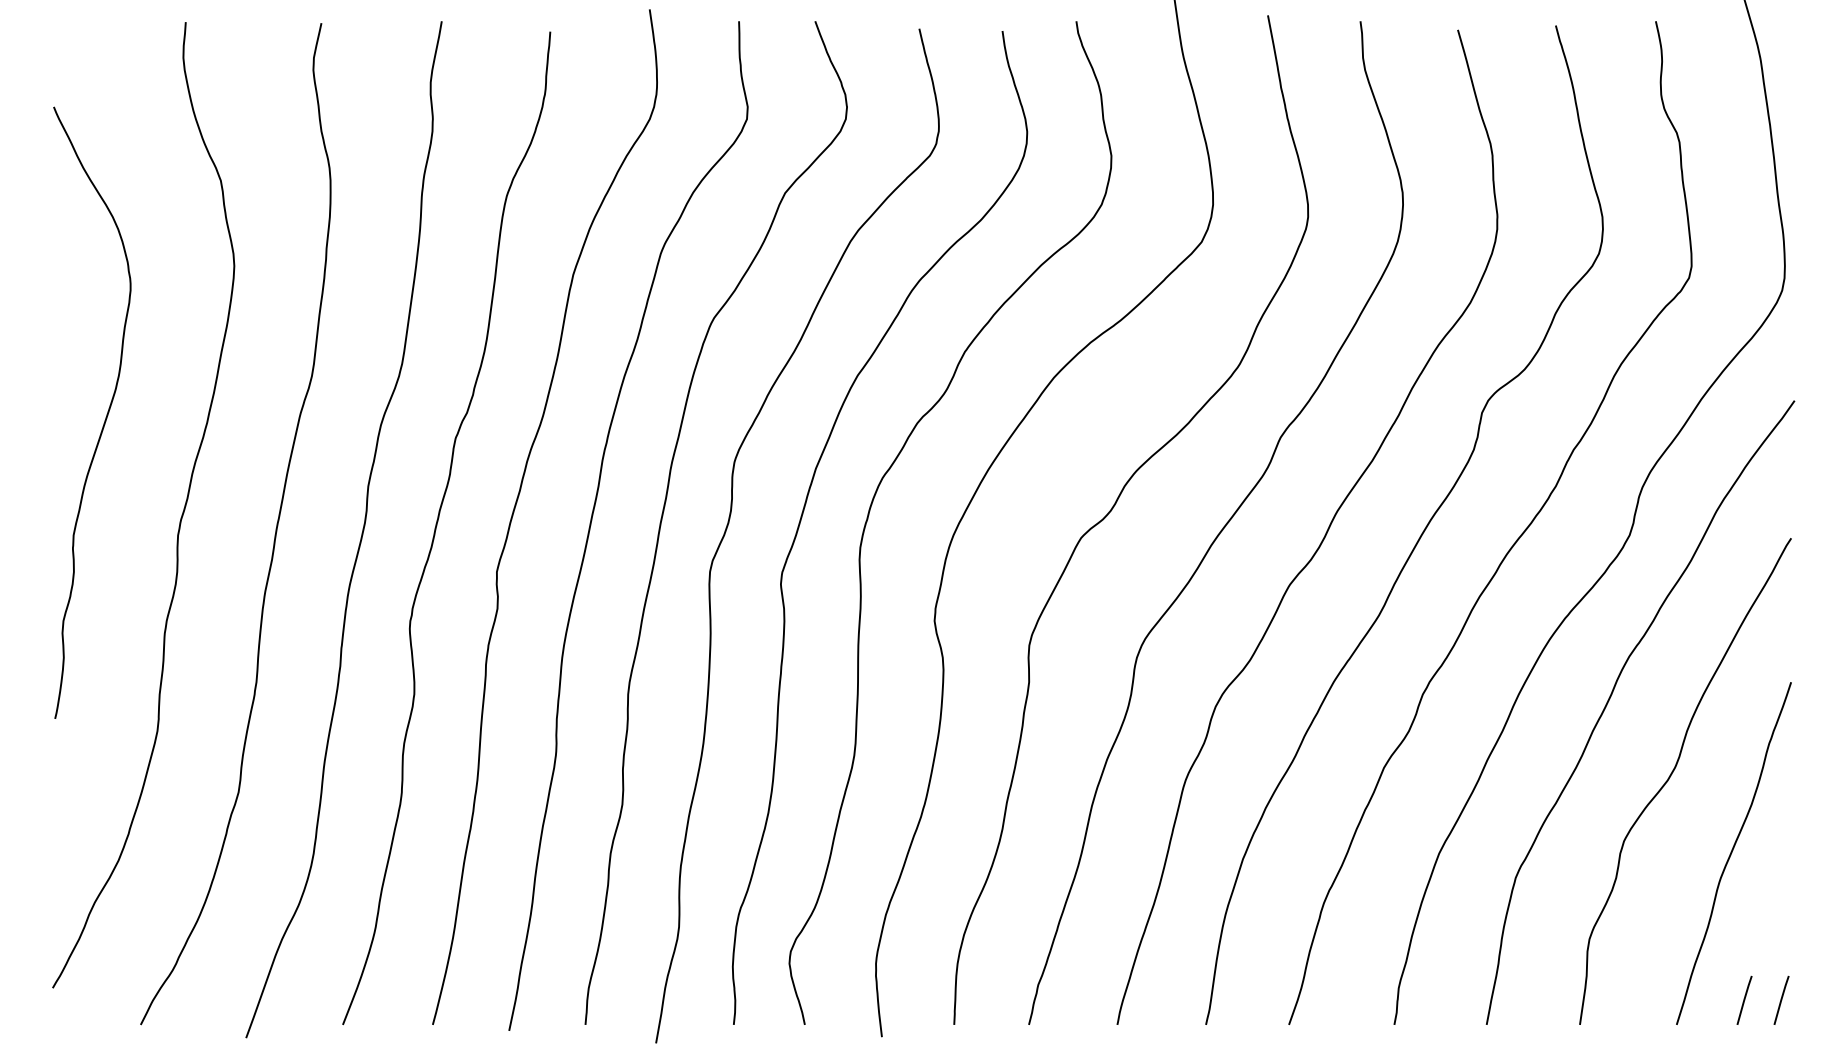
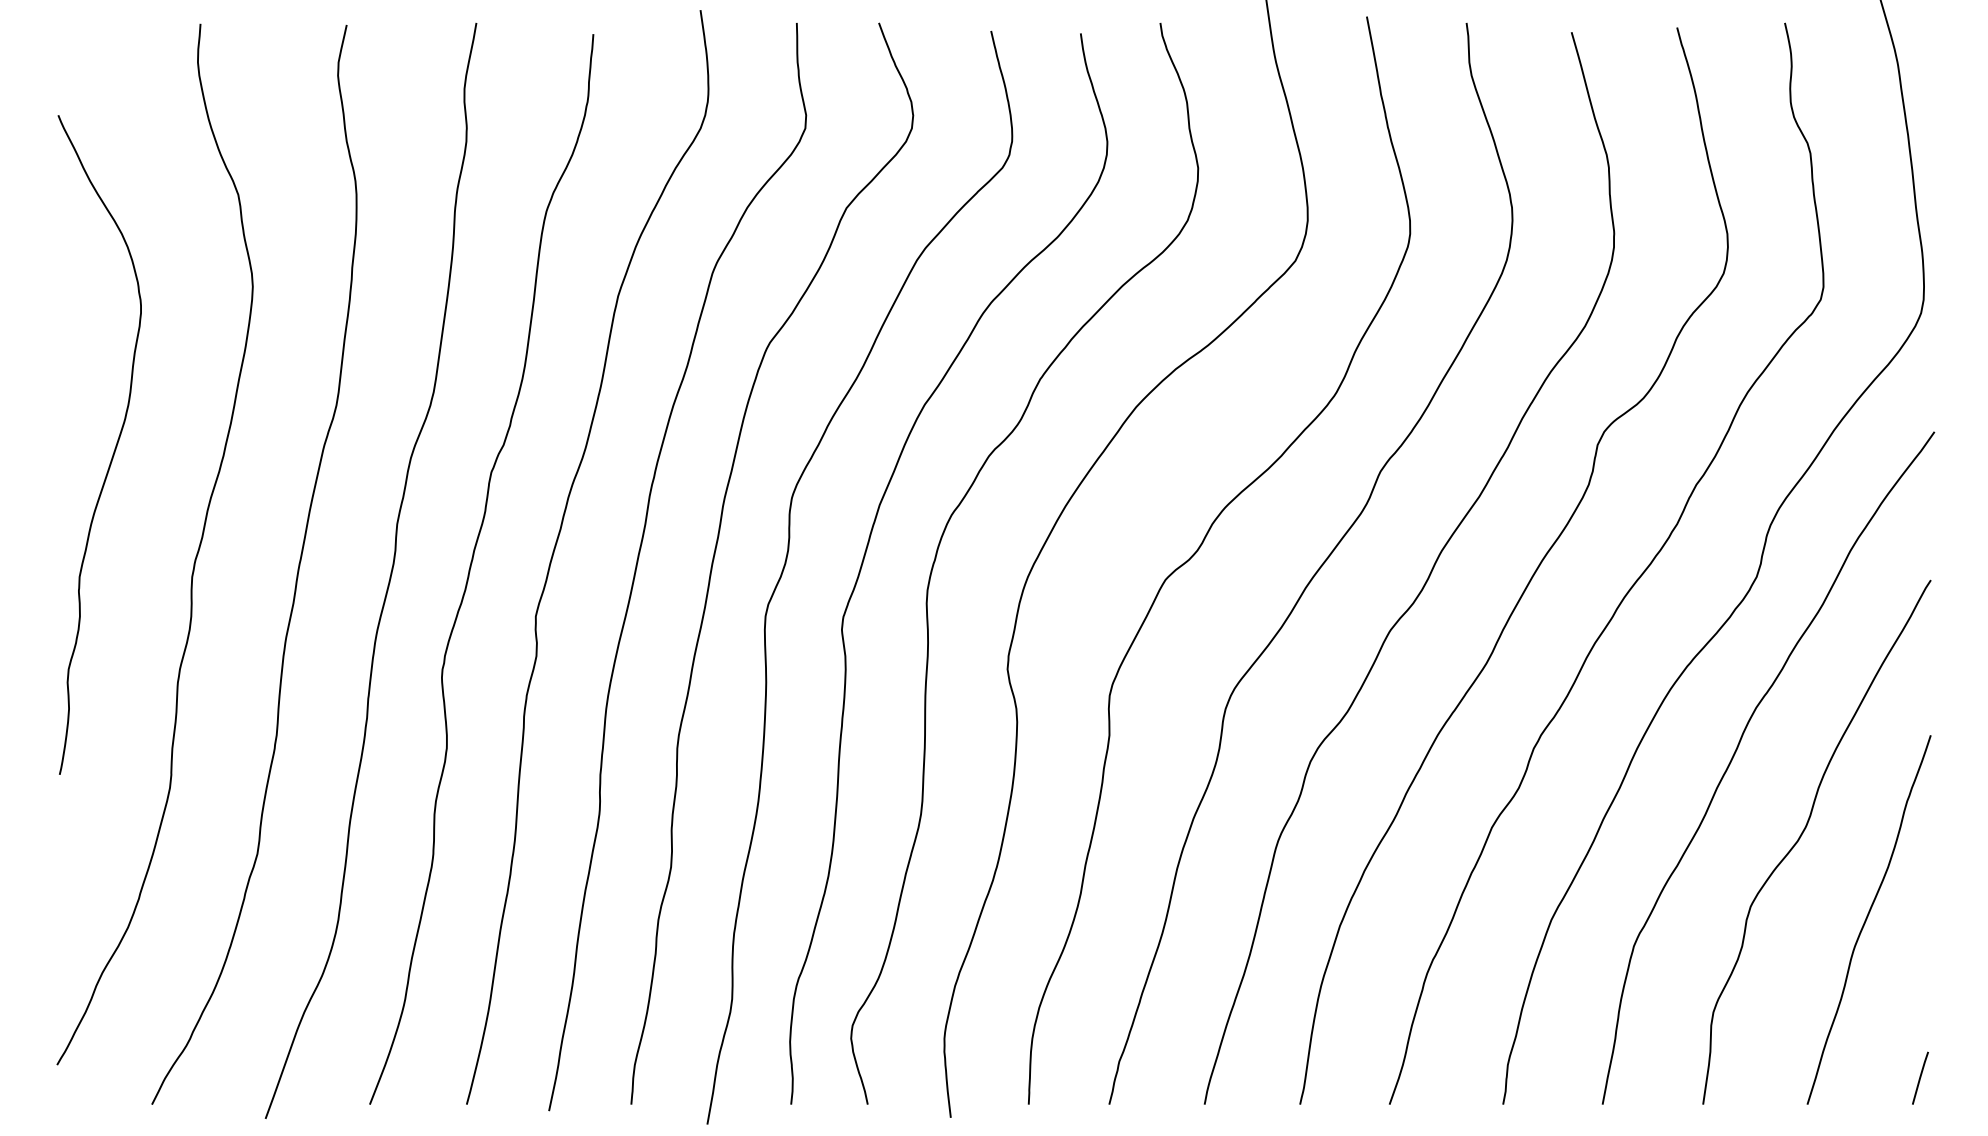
line: (1744, 999) -> (1880, 1077), removed

